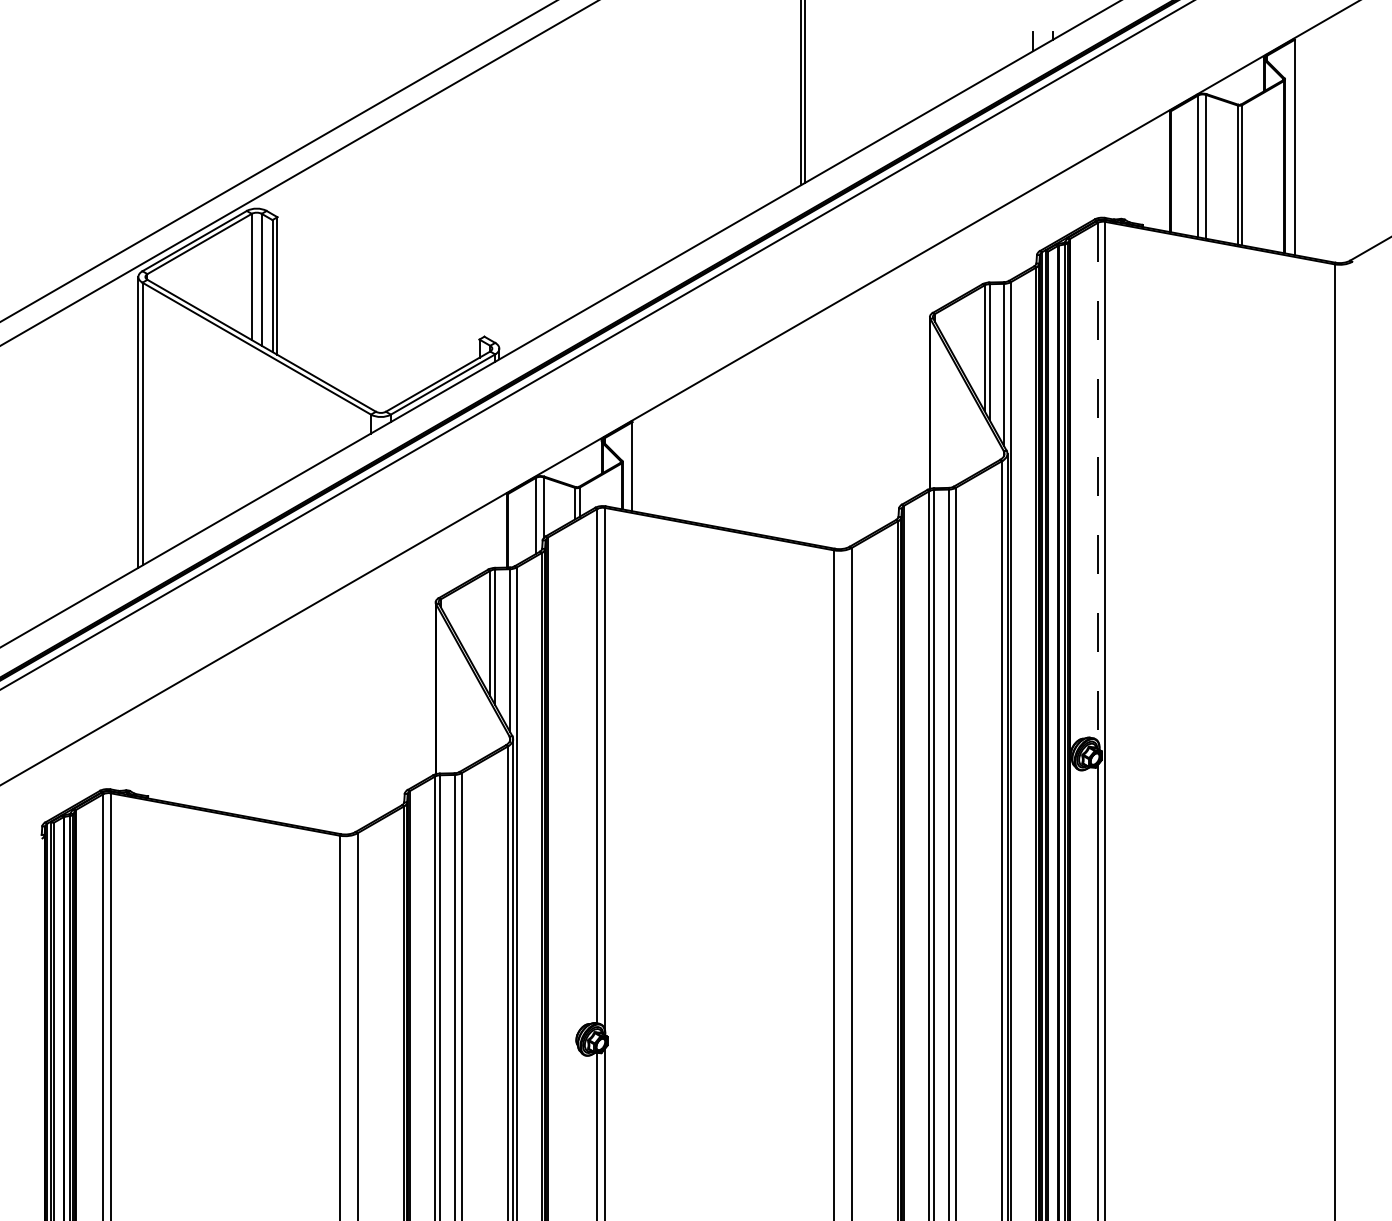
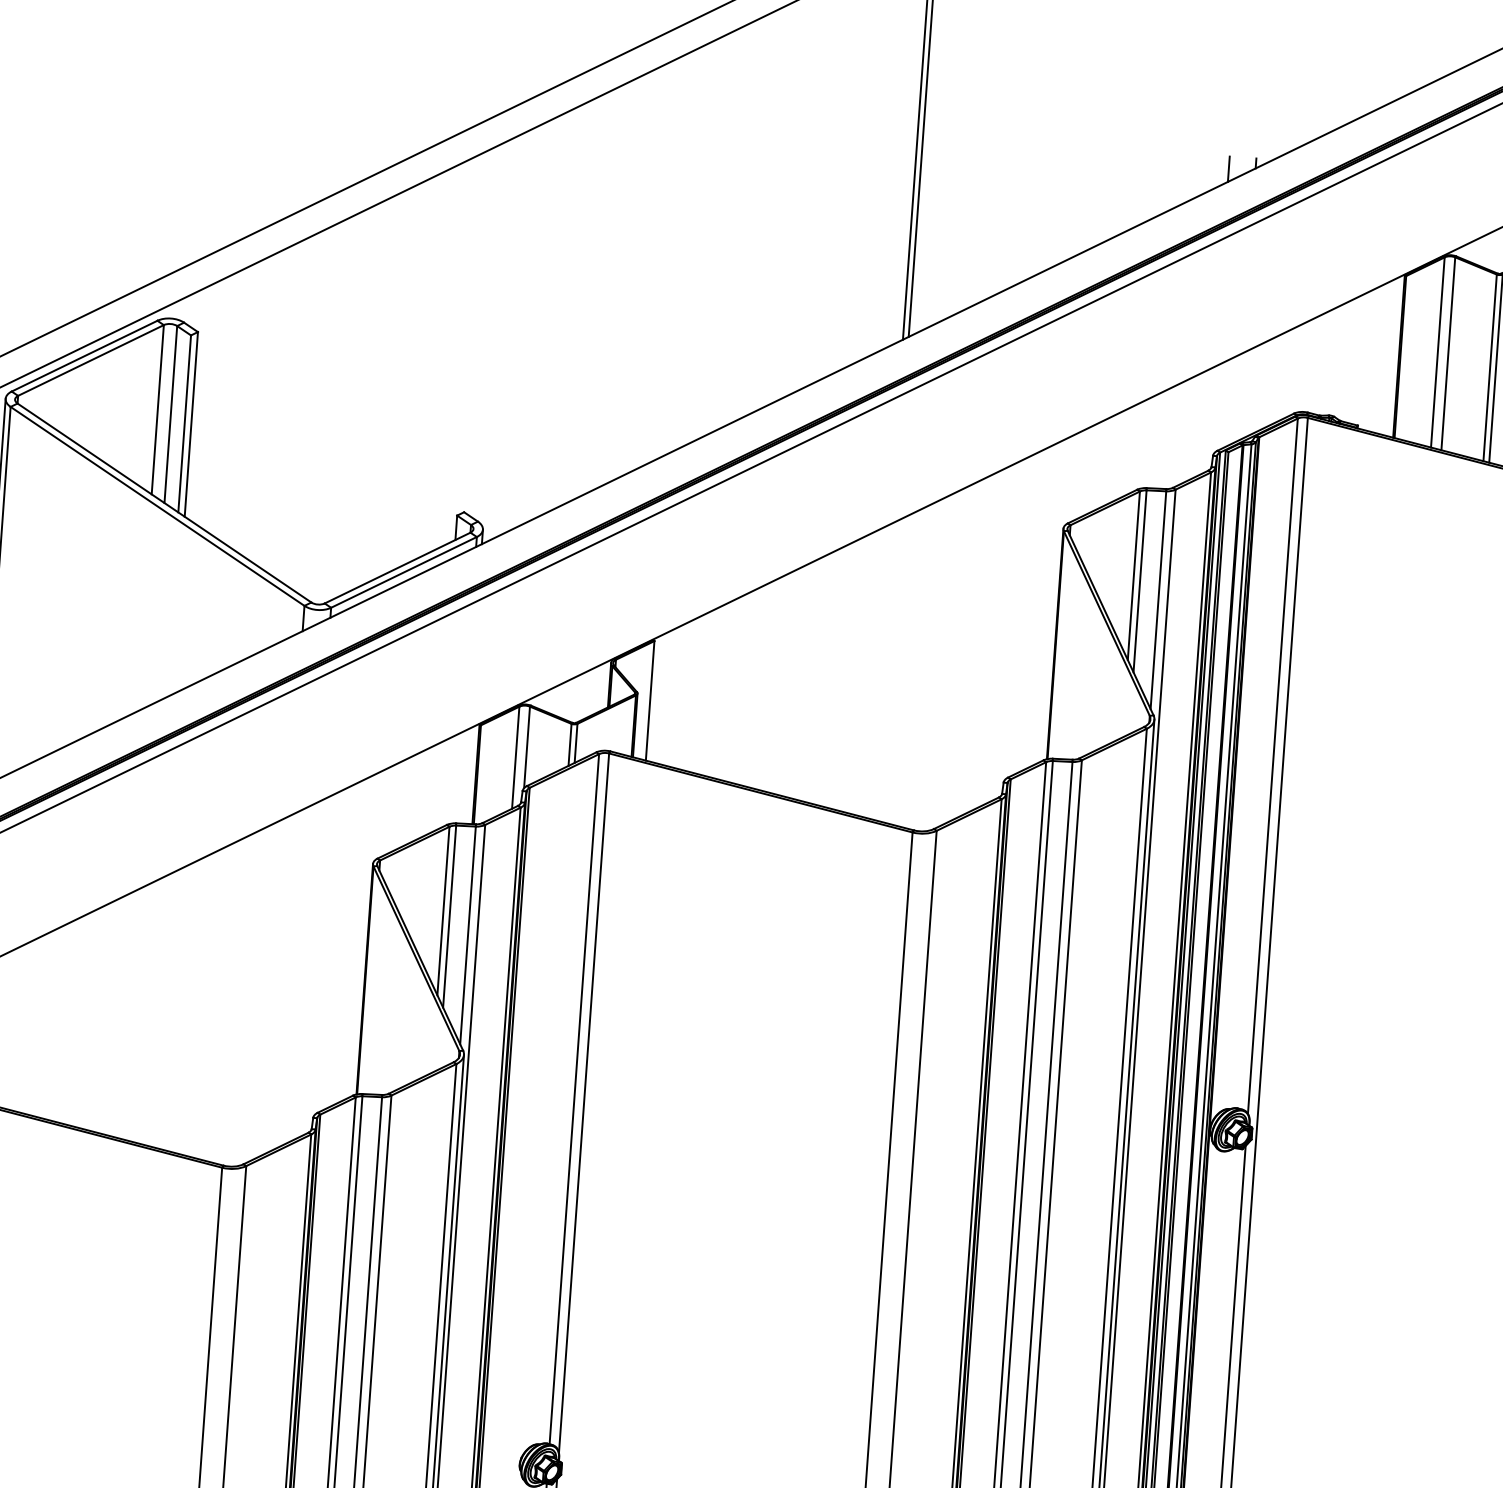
line: (1097, 482) -> (1272, 766), dashed -> solid

